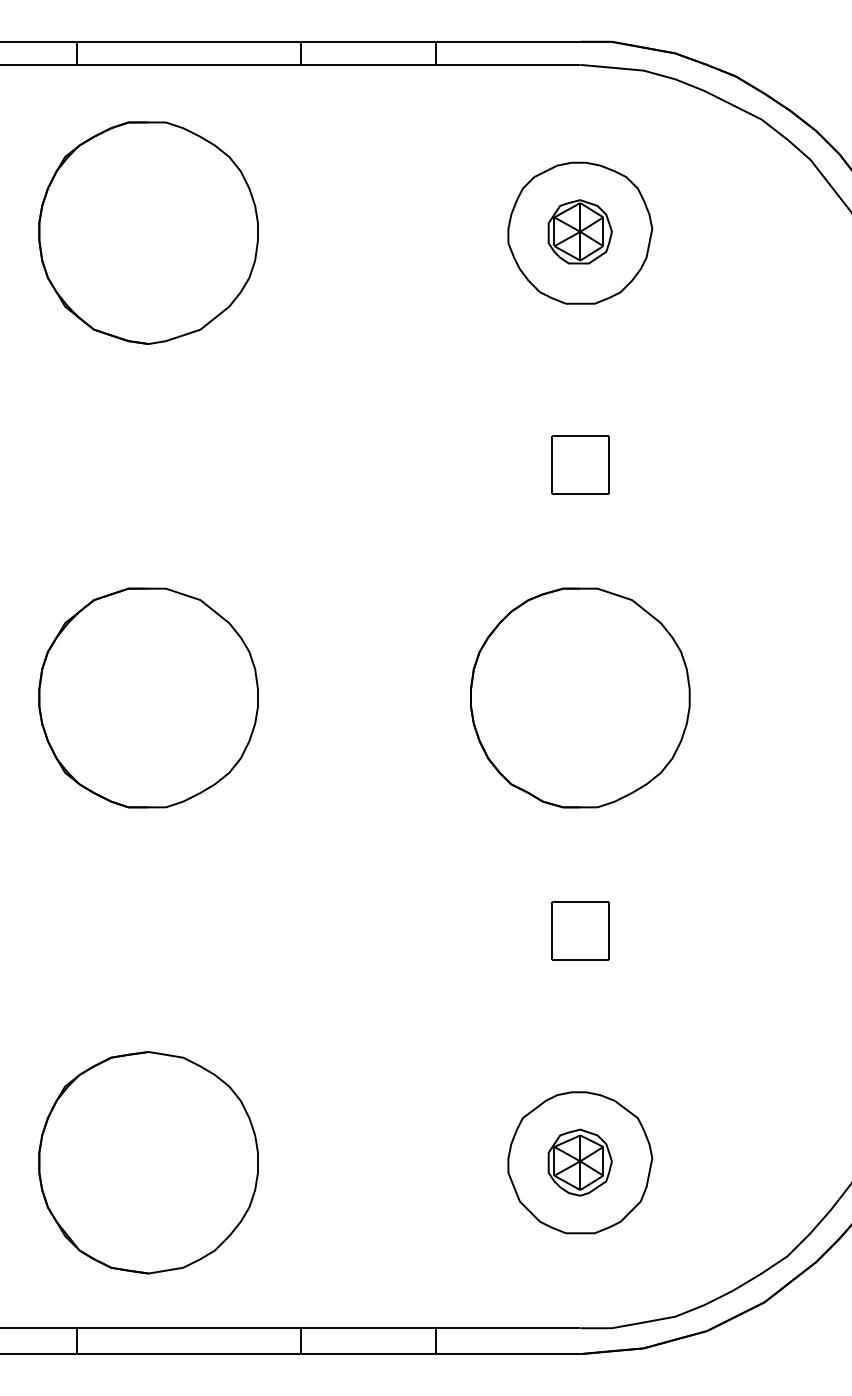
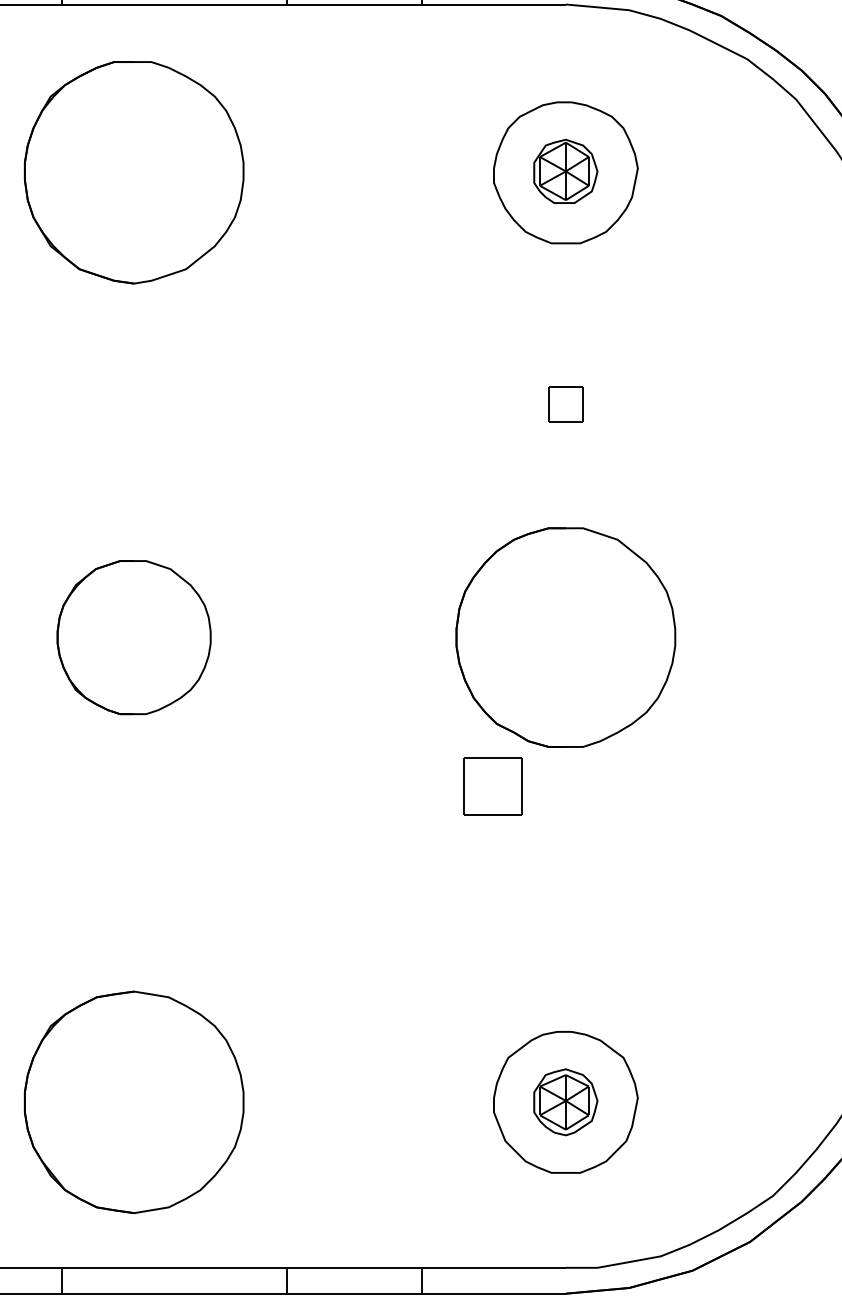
part: (580, 464) -> (566, 404), size x0.6
part: (148, 697) -> (134, 637), size x0.7
part: (580, 930) -> (493, 786), moved

